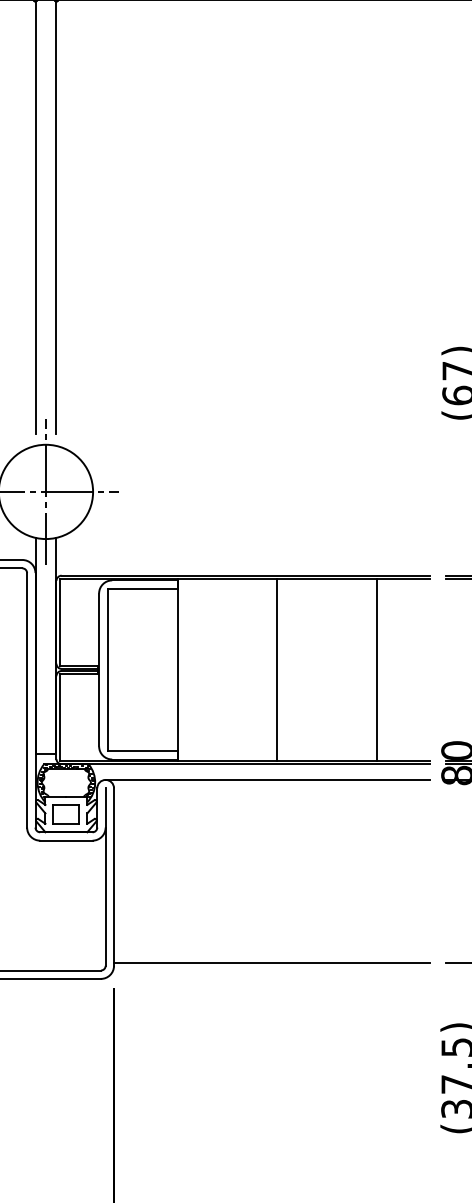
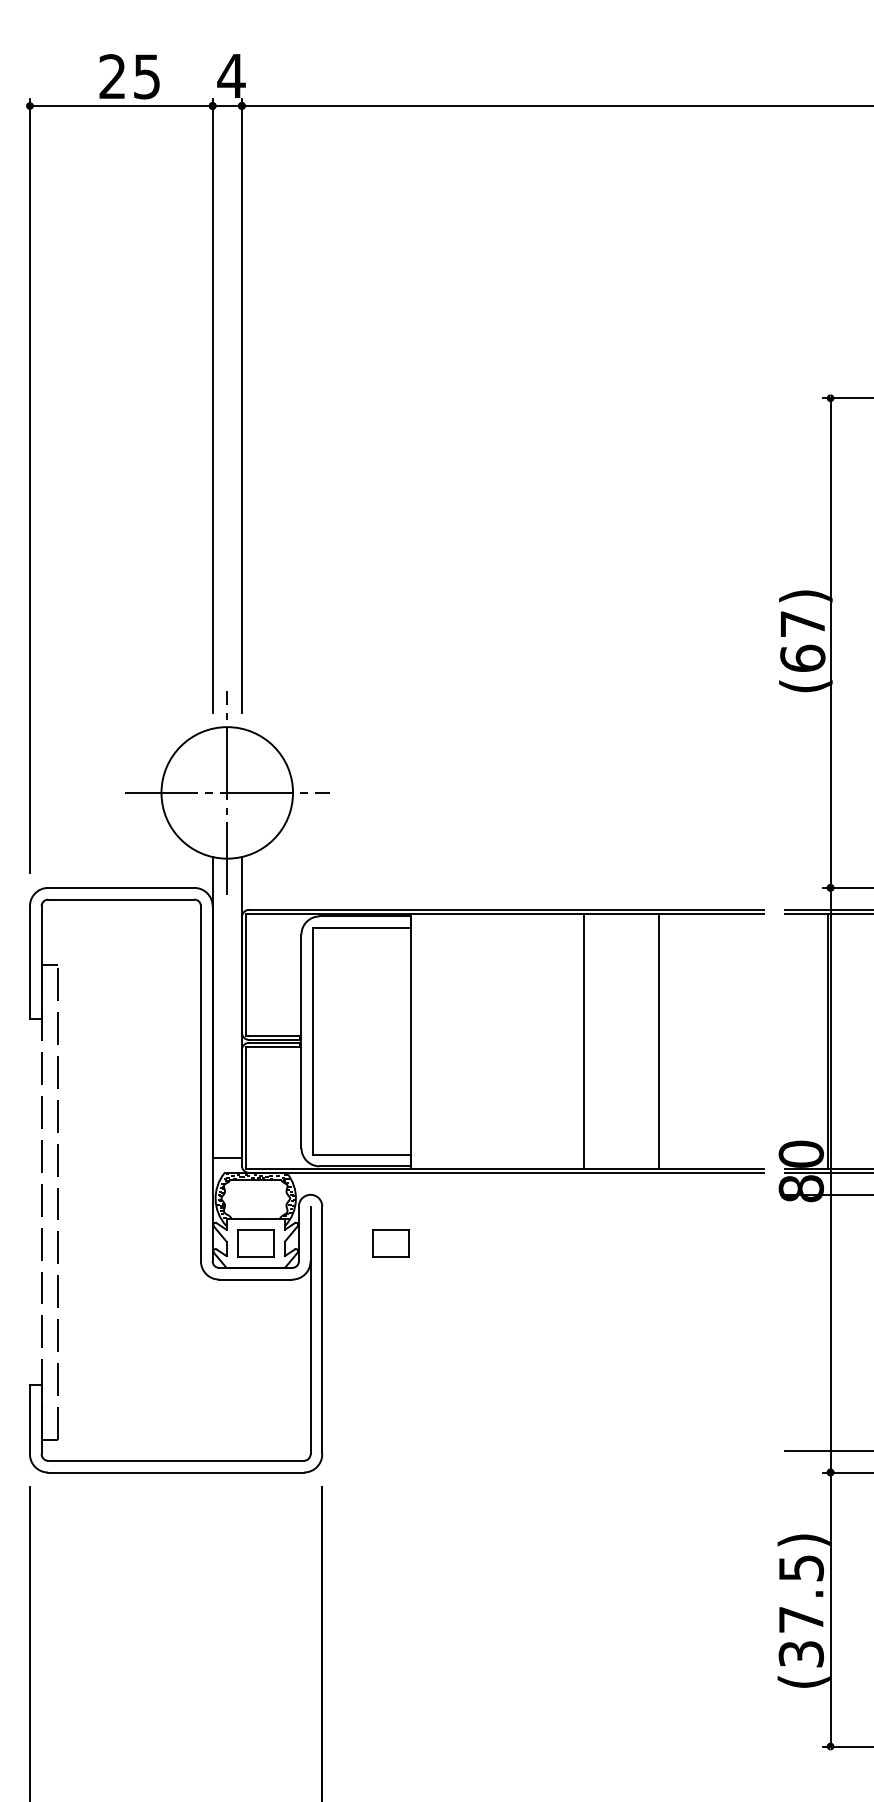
line: (276, 670) -> (583, 1041), moved
line: (376, 670) -> (658, 1041), moved
line: (267, 779) -> (536, 1194), removed
part: (162, 814) -> (390, 1243), added
line: (271, 963) -> (542, 1450), removed

